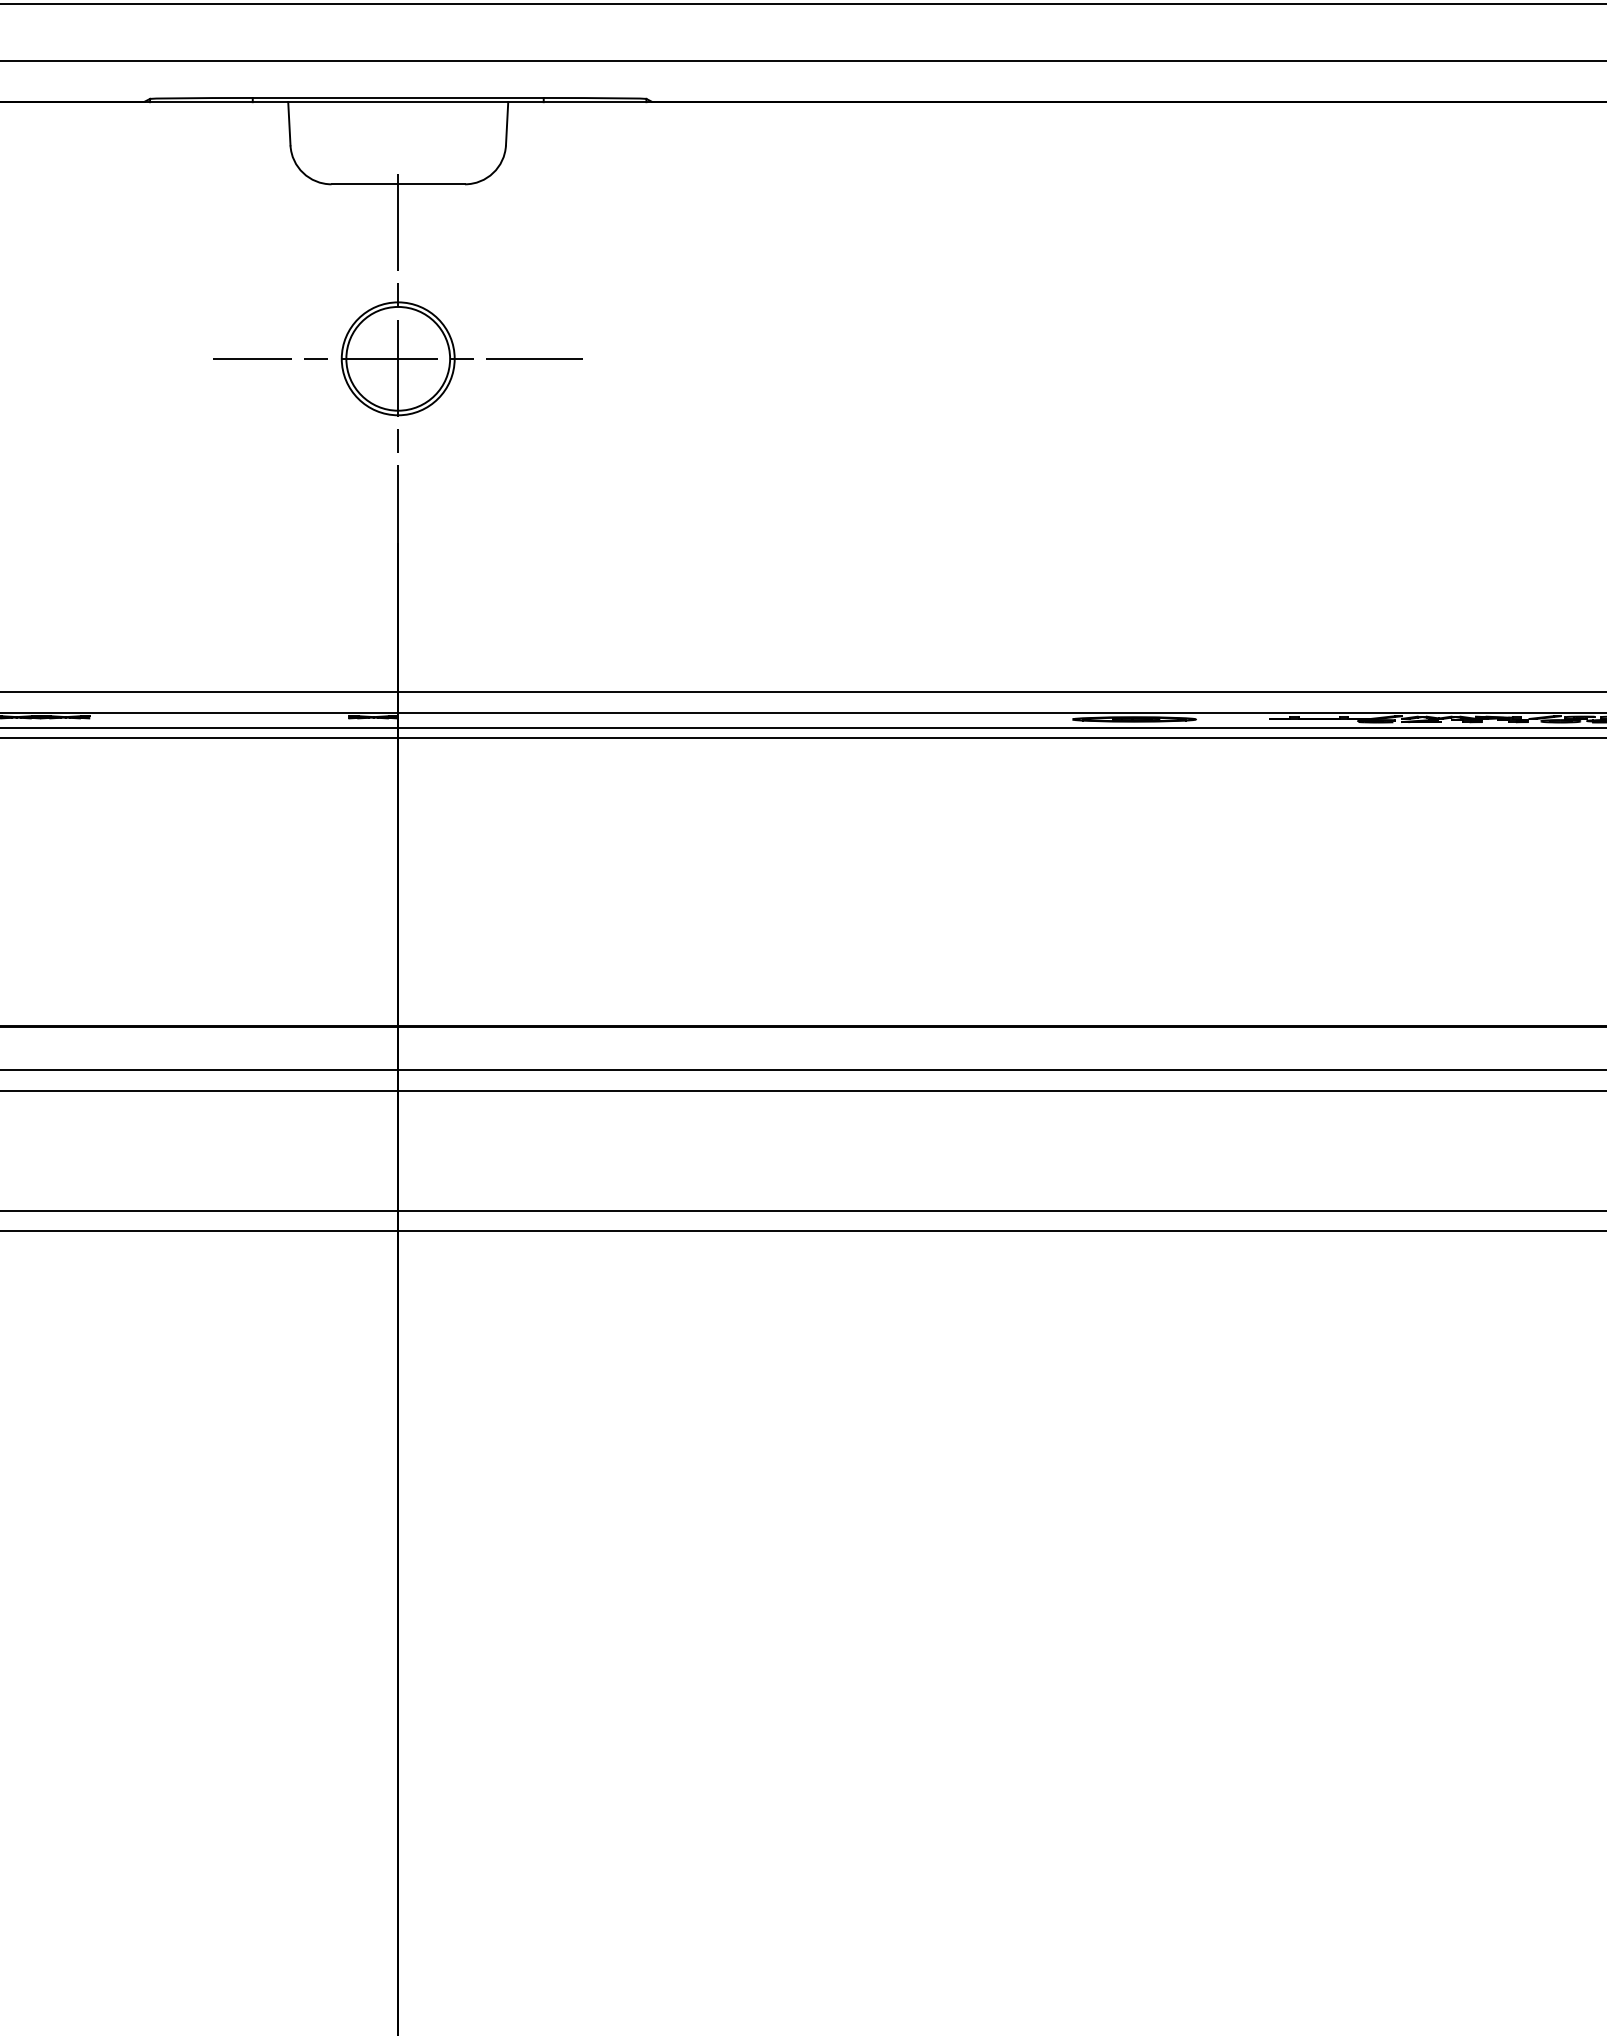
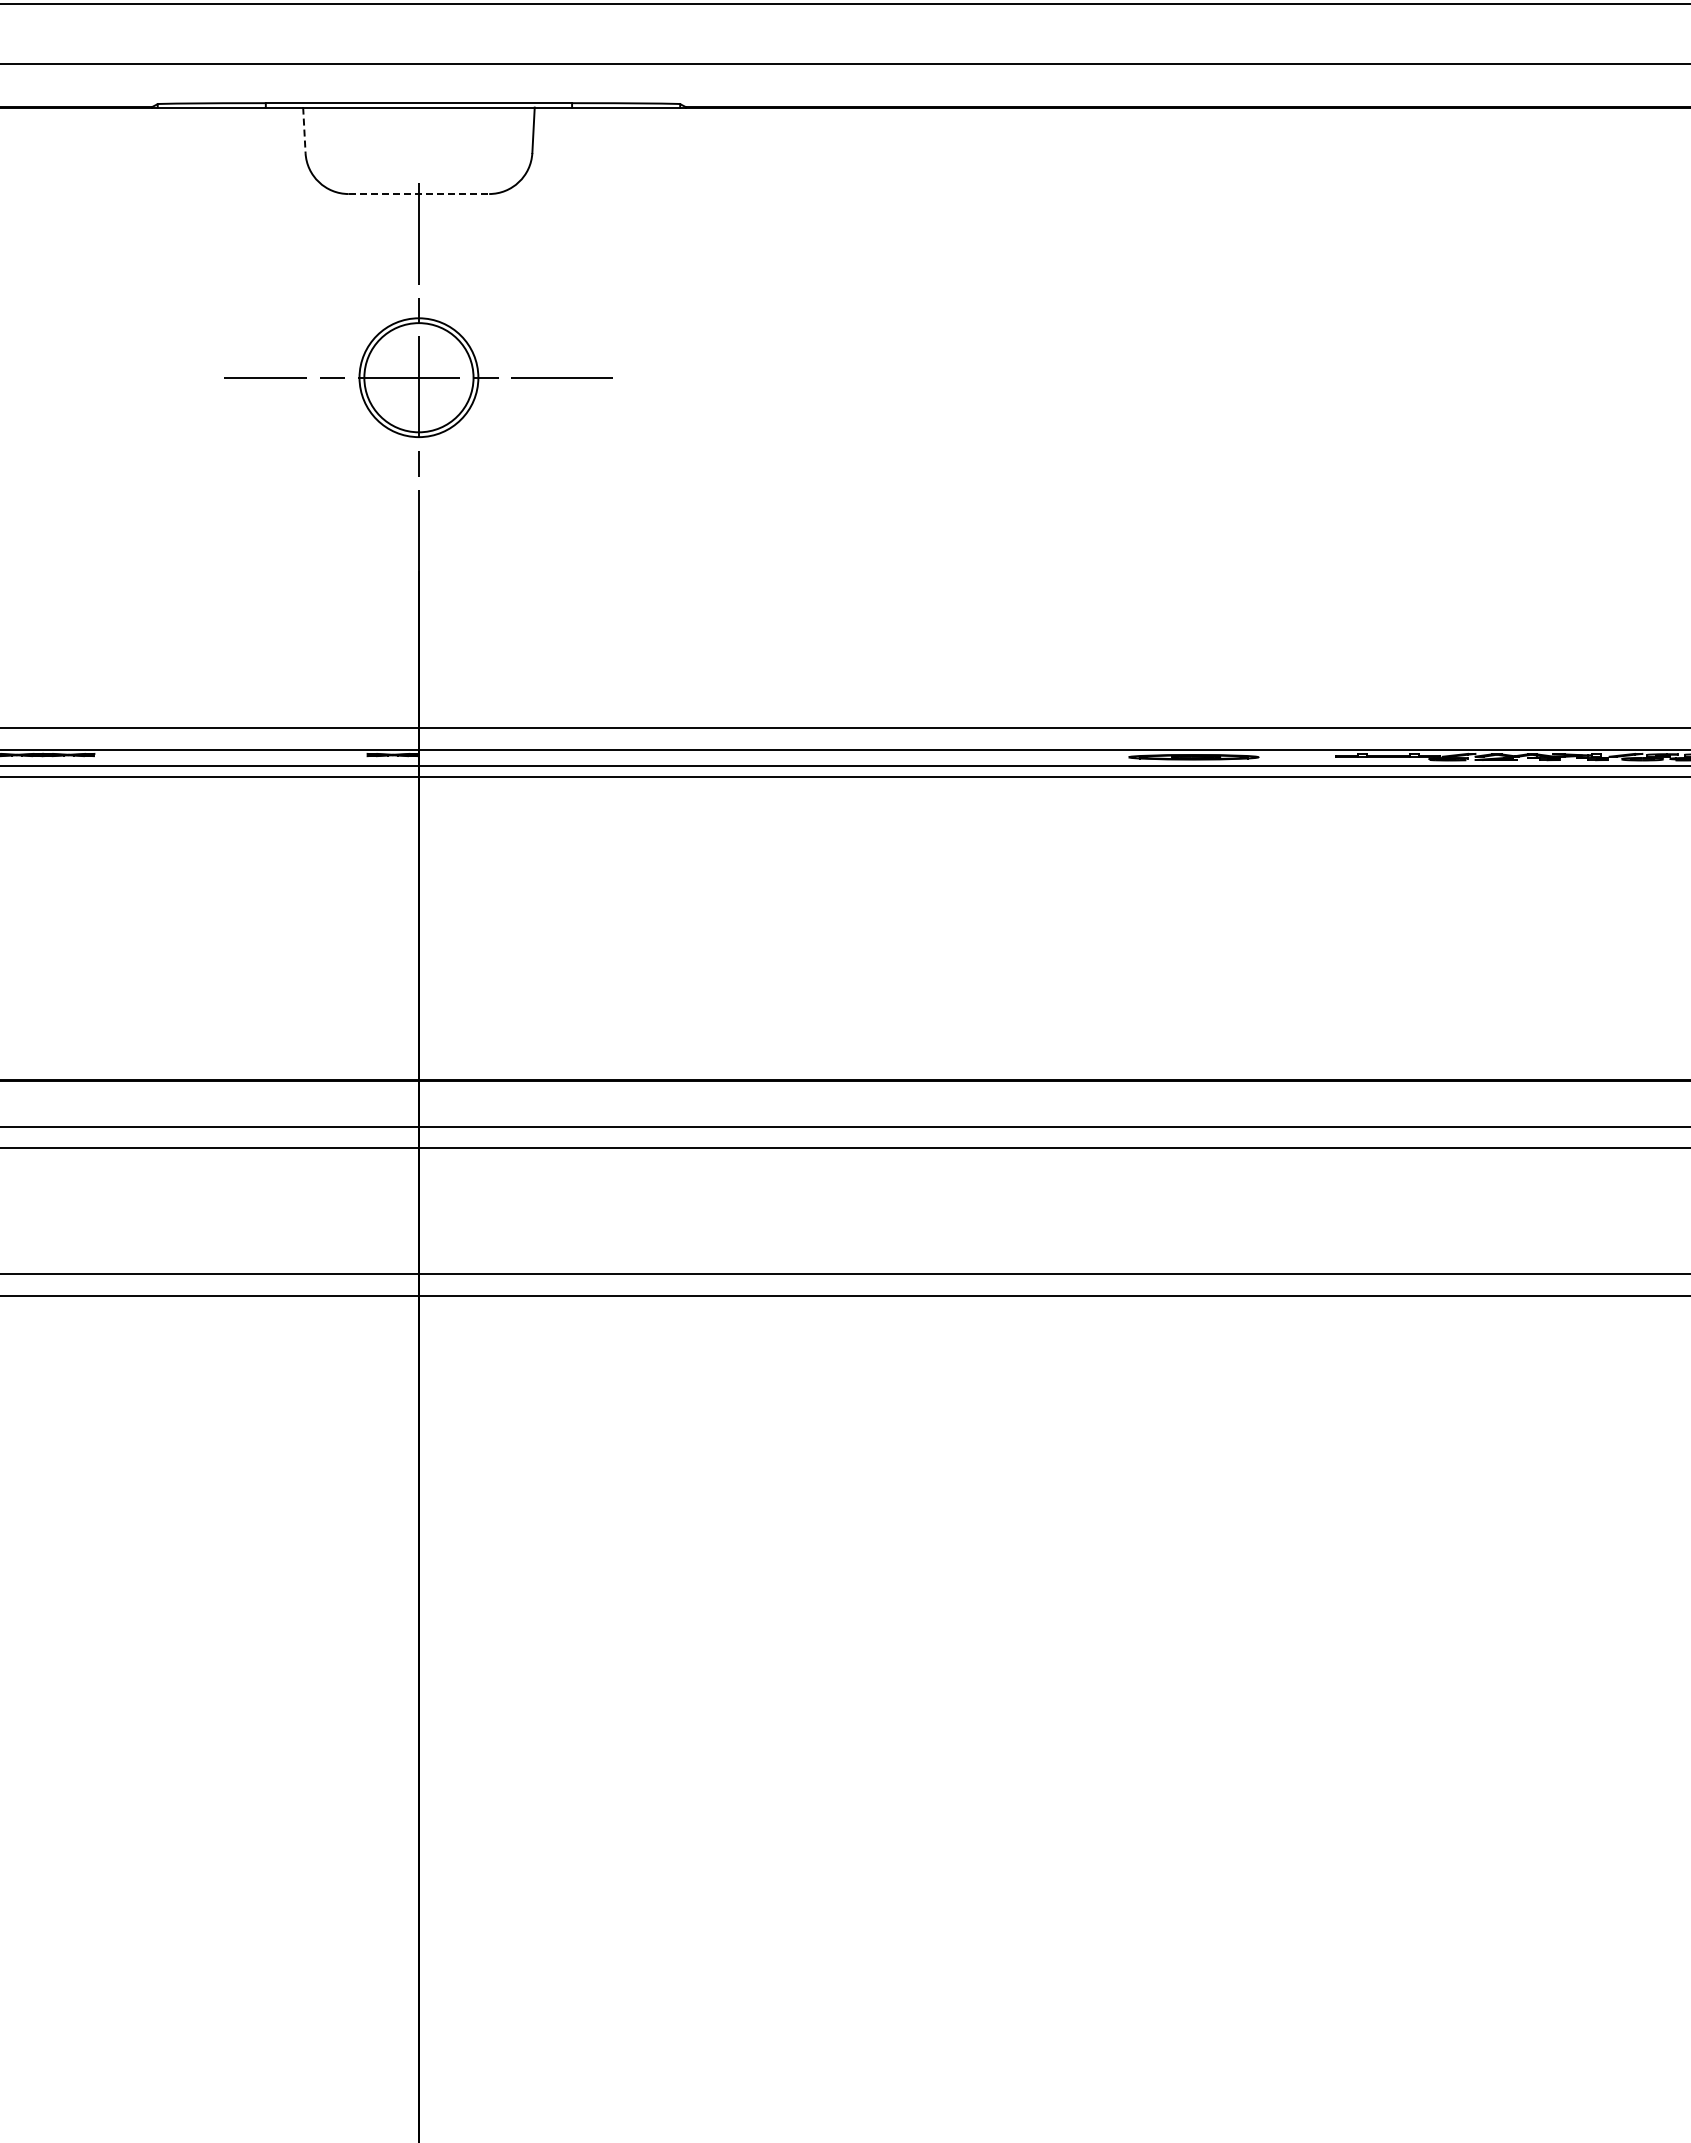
line: (289, 123) -> (304, 130), solid -> dashed
line: (398, 184) -> (419, 194), solid -> dashed

